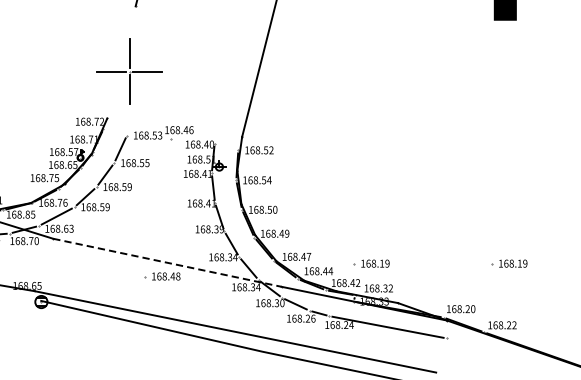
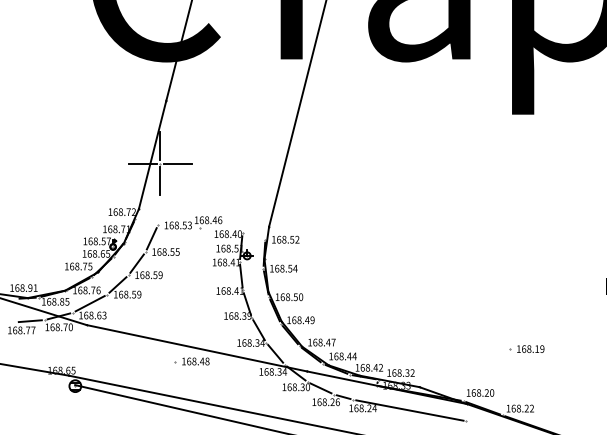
line: (121, 62) -> (152, 154), added
line: (167, 263) -> (197, 348), dashed -> solid
part: (371, 263) -> (393, 348), removed

